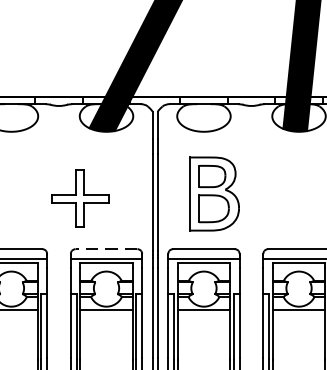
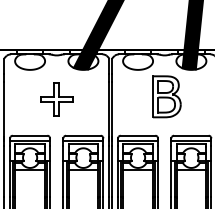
part: (213, 193) -> (166, 96), moved
part: (79, 198) -> (56, 99), moved
line: (104, 248) -> (82, 135), dashed -> solid

